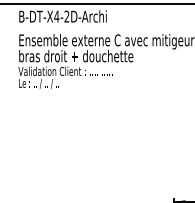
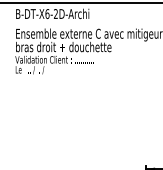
text: (56, 16) -> (47, 13), B-DT-X4-2D-Archi -> B-DT-X6-2D-Archi

